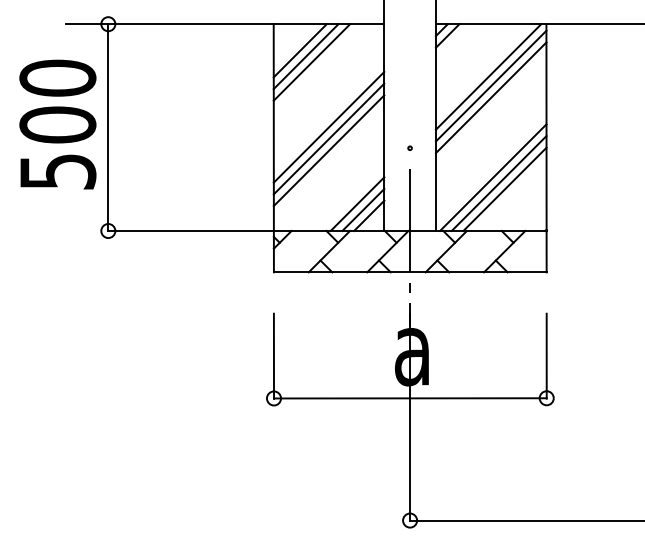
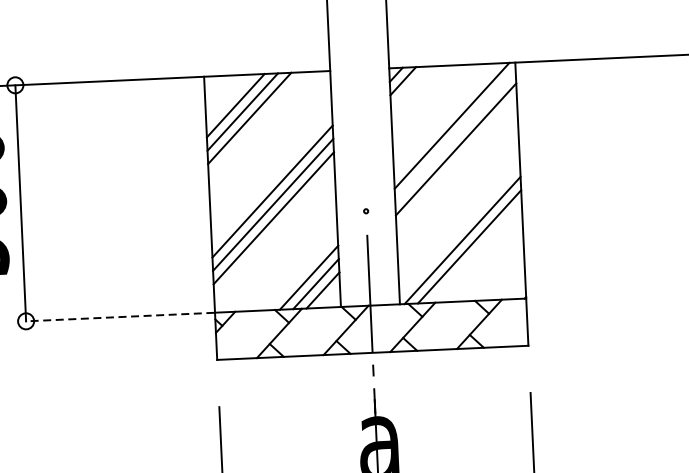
line: (490, 85) -> (454, 135), removed
line: (504, 188) -> (475, 252), removed
line: (190, 231) -> (119, 317), solid -> dashed

